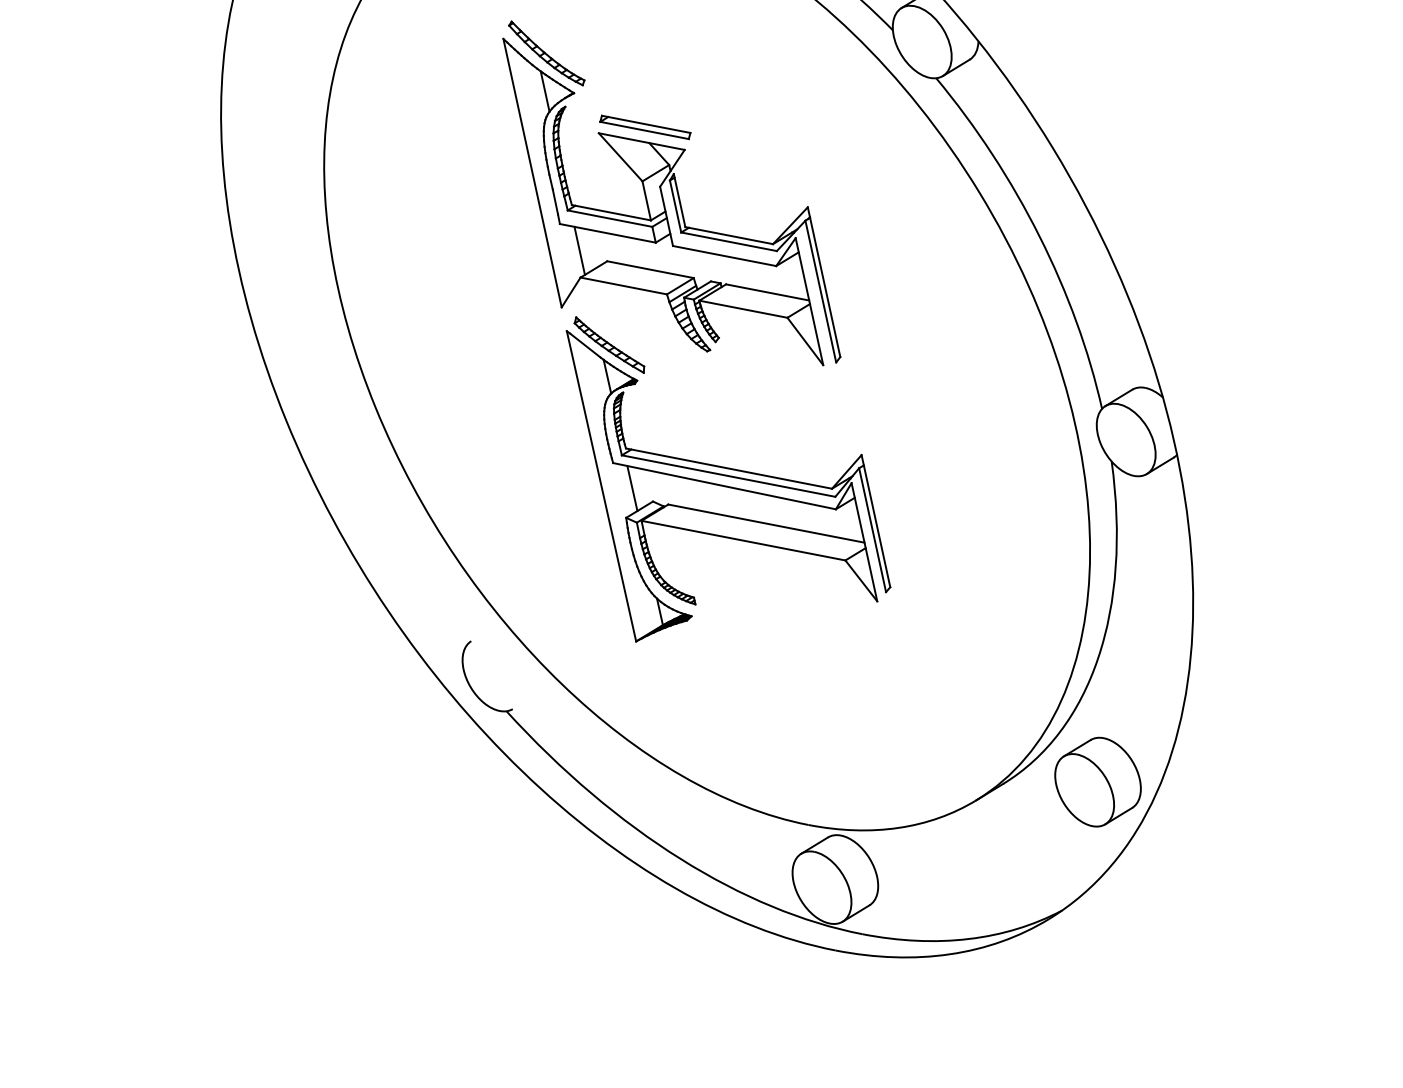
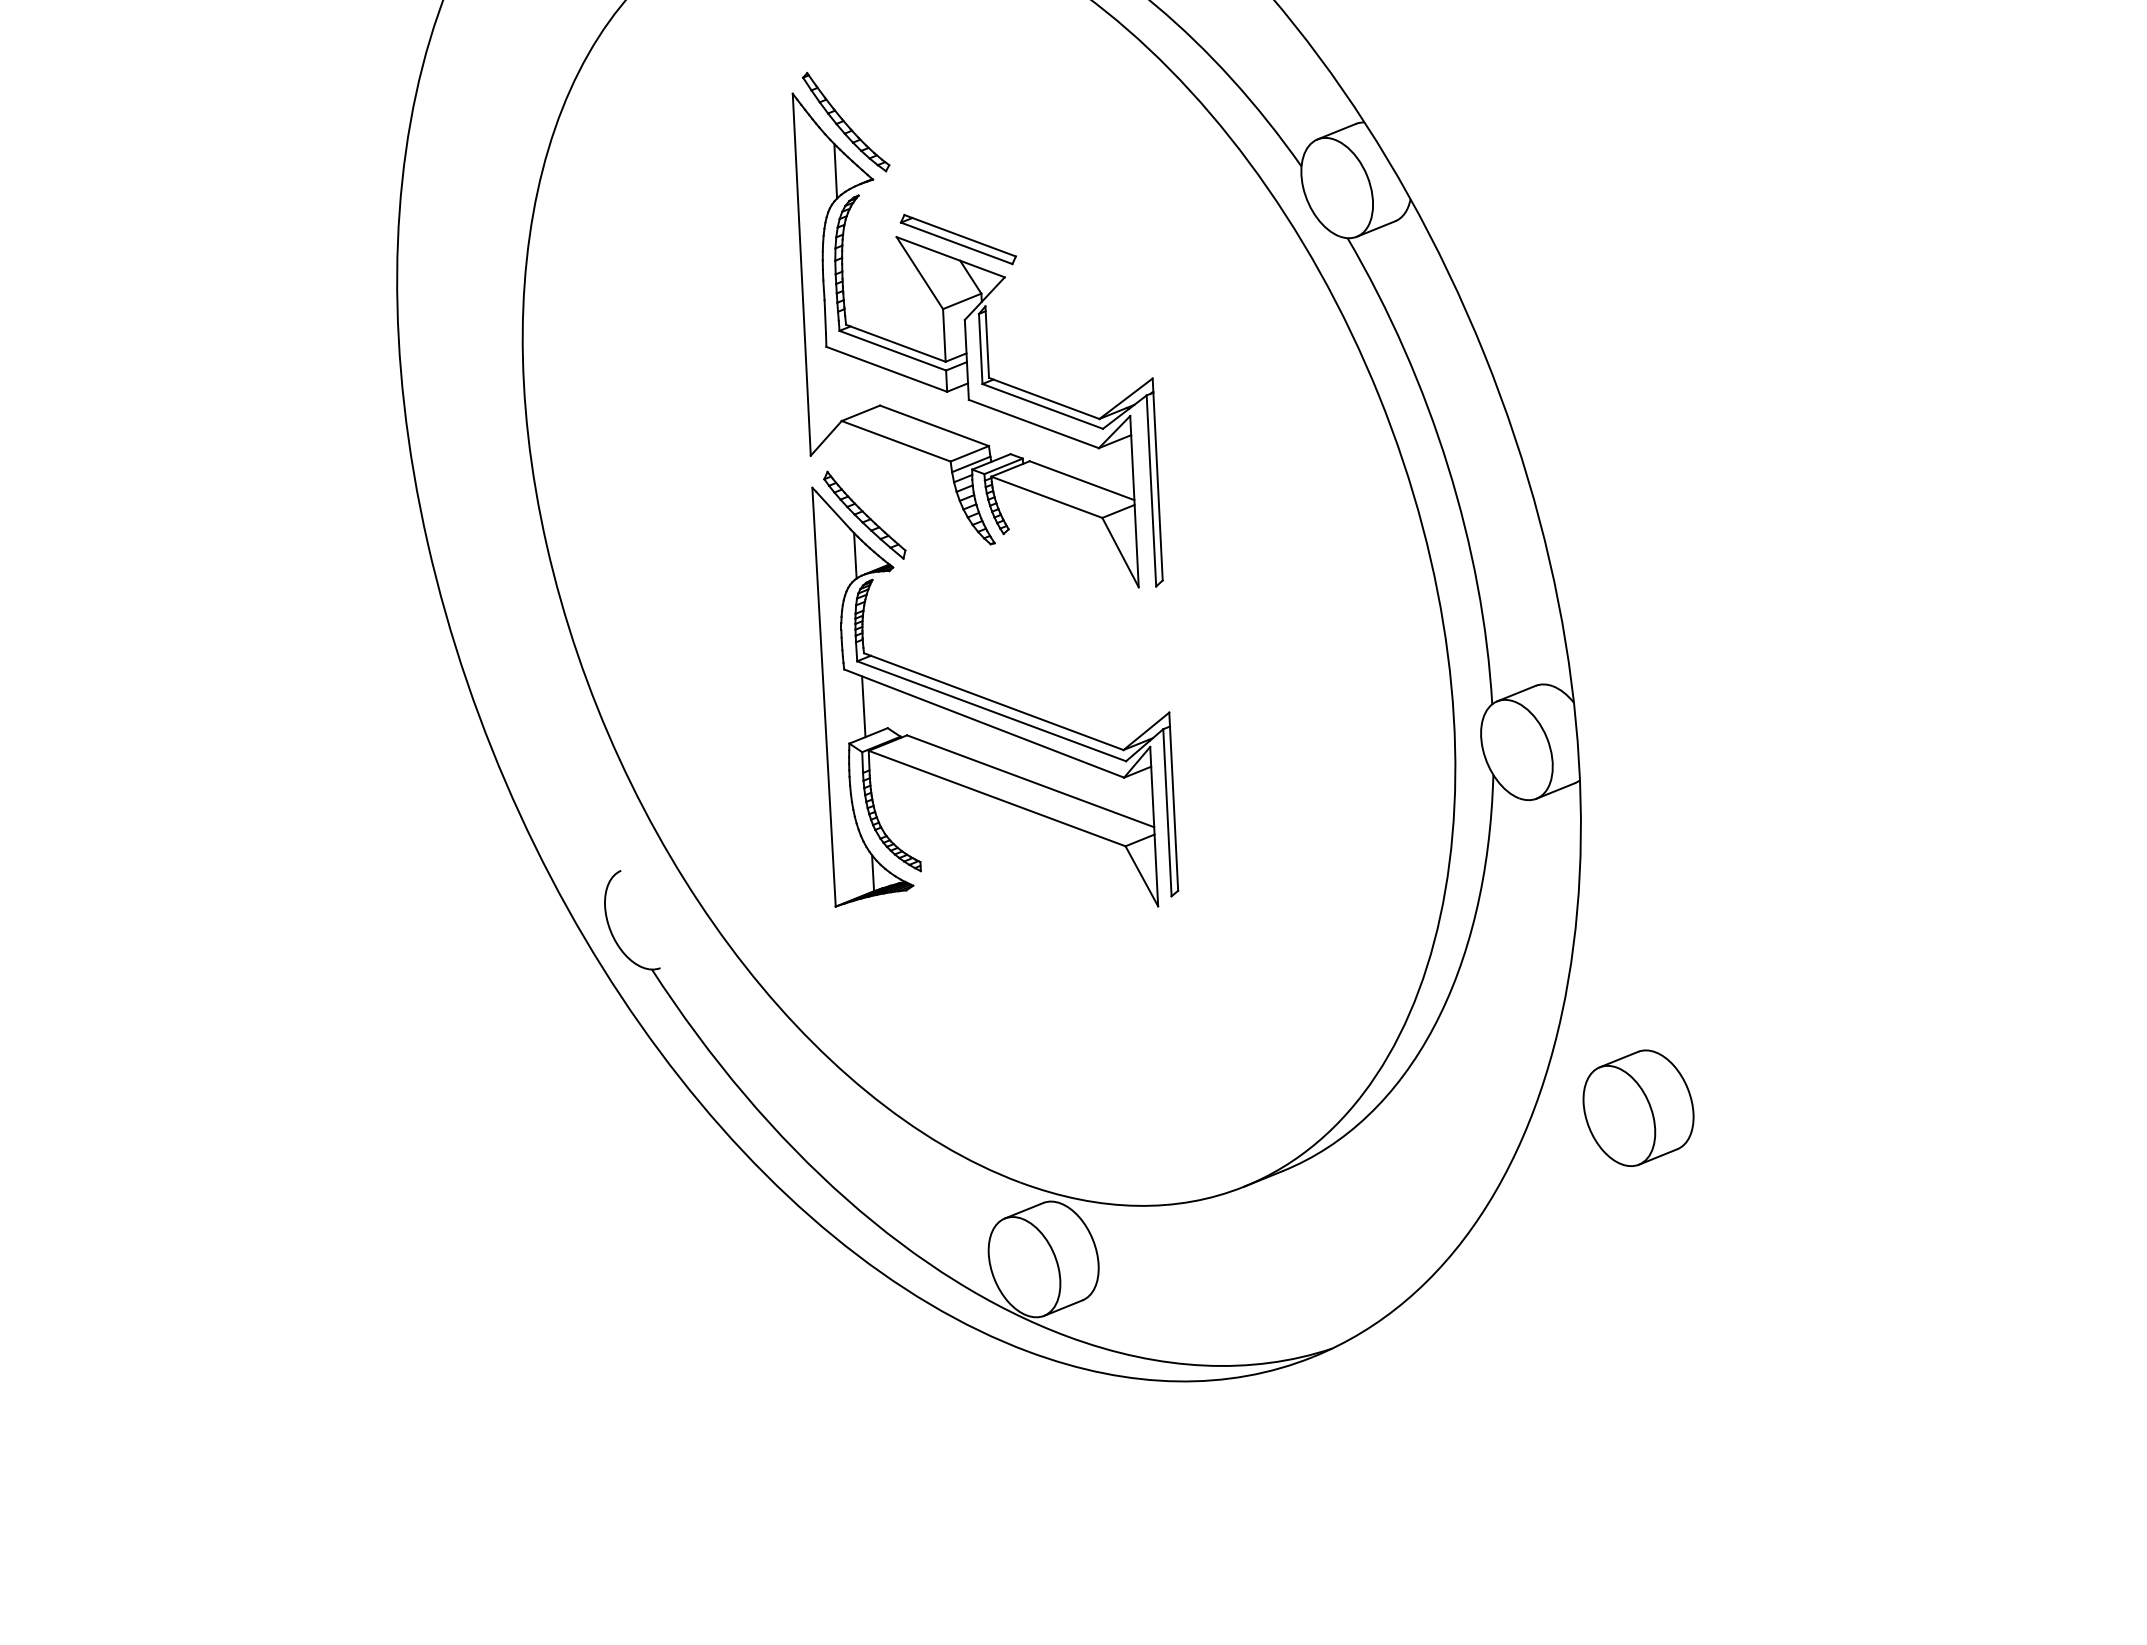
line: (579, 250) -> (846, 385), removed
part: (1097, 781) -> (1638, 1107), moved

